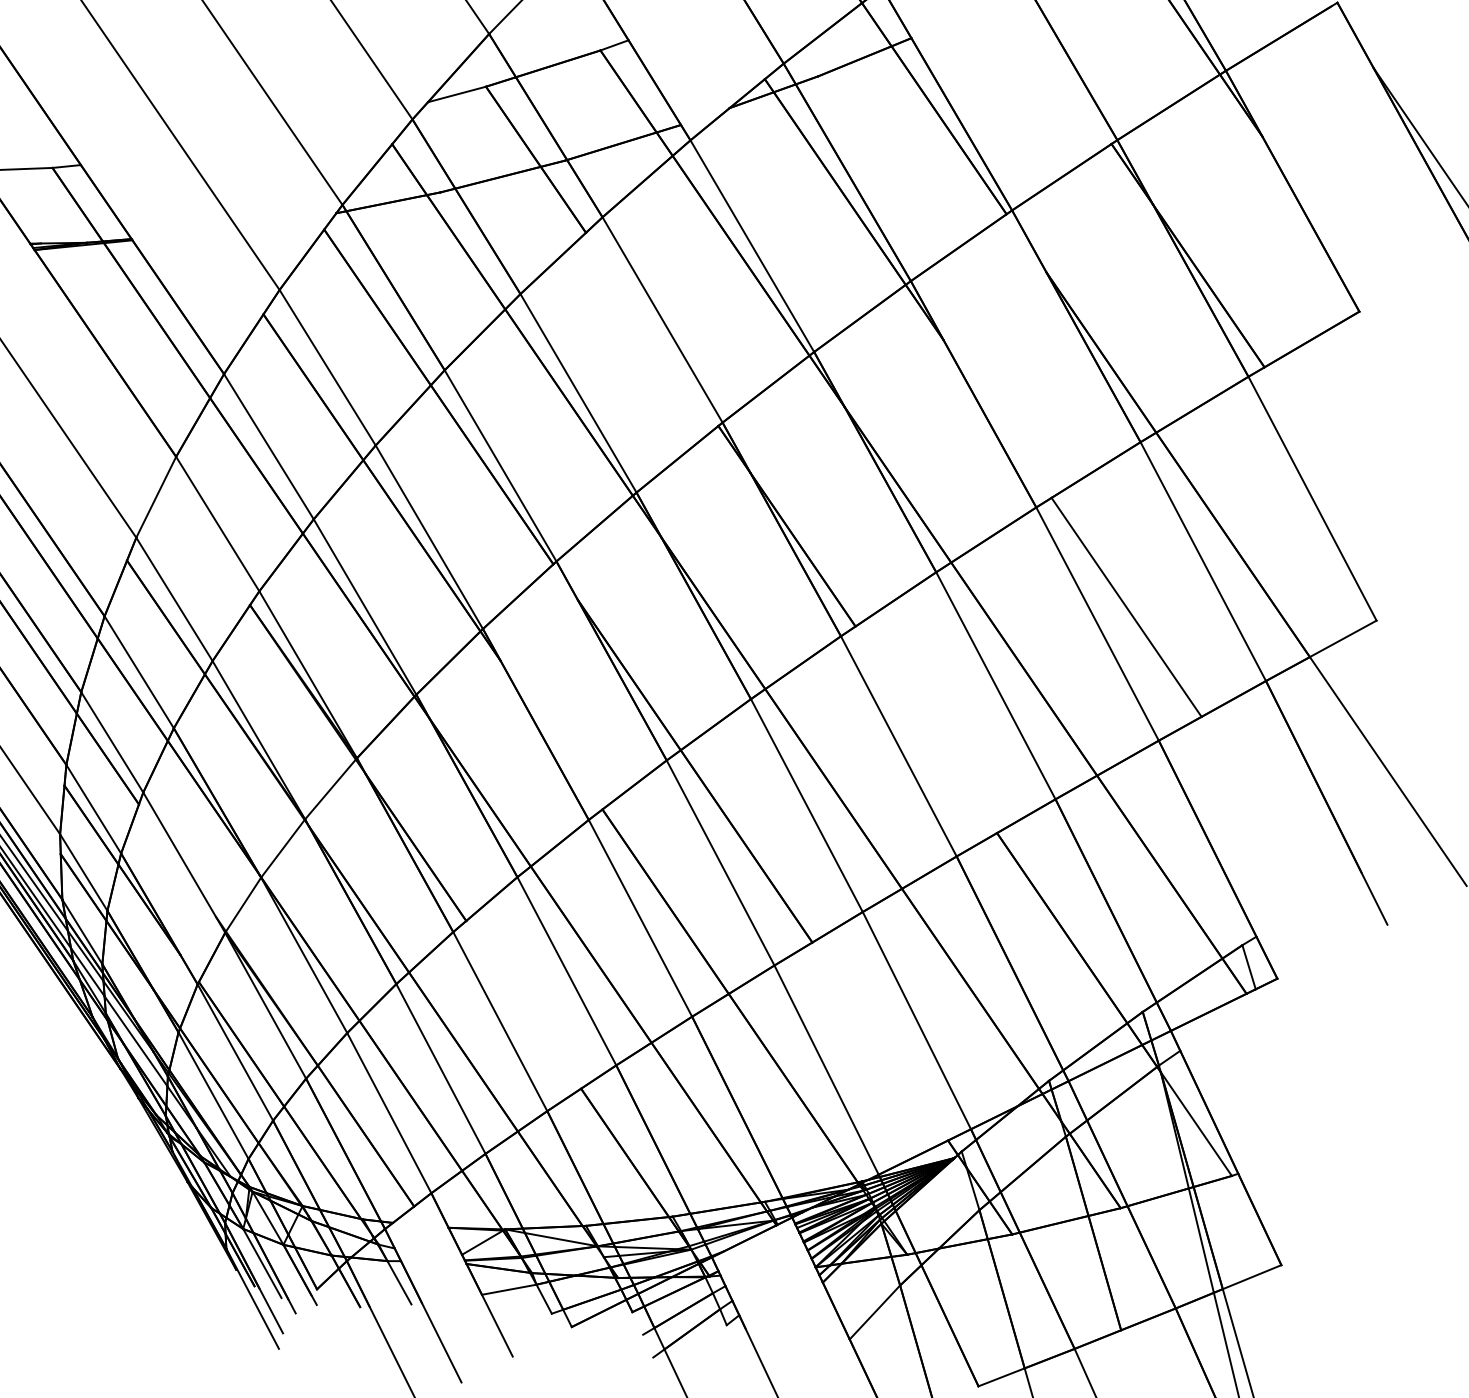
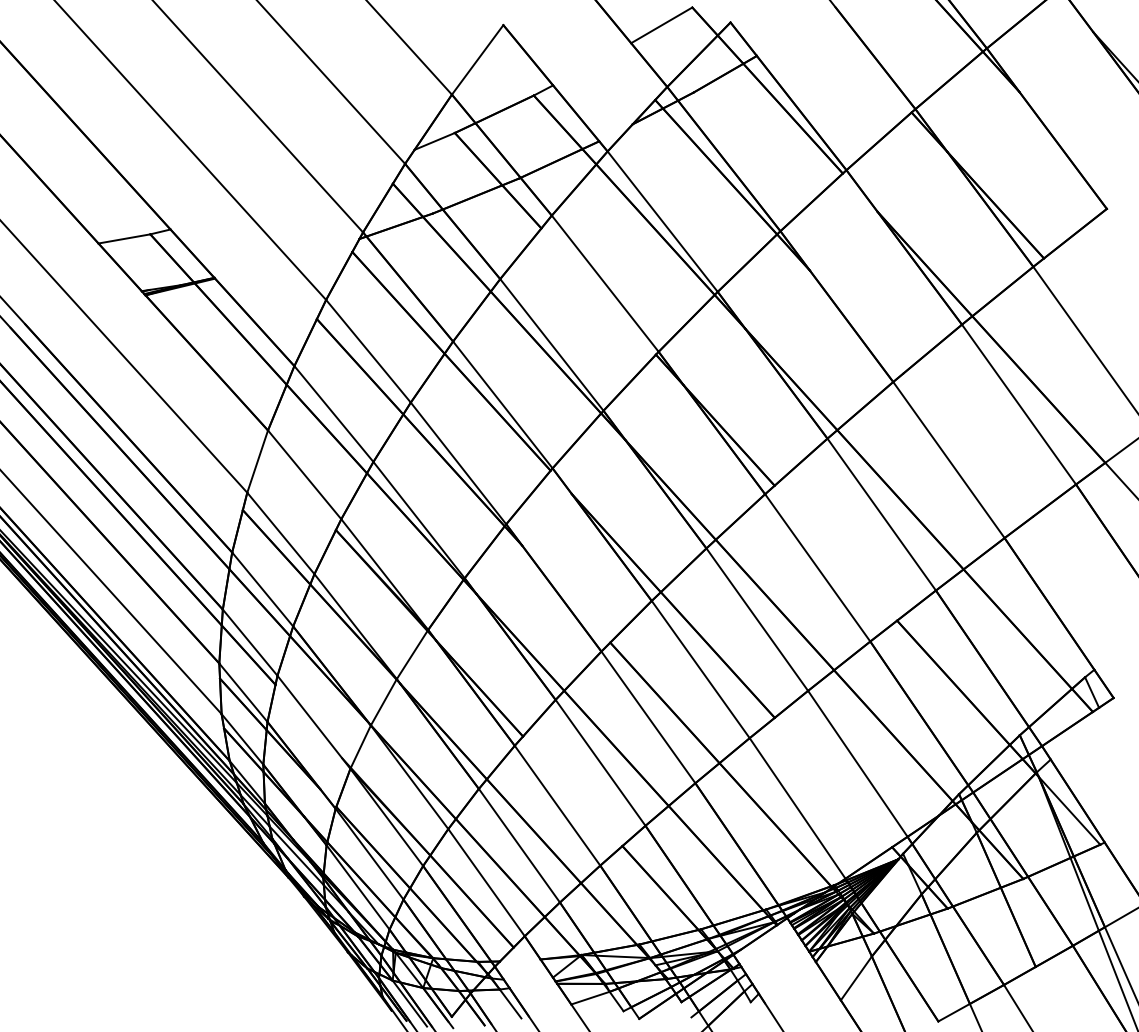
line: (1127, 606) -> (968, 444), removed

